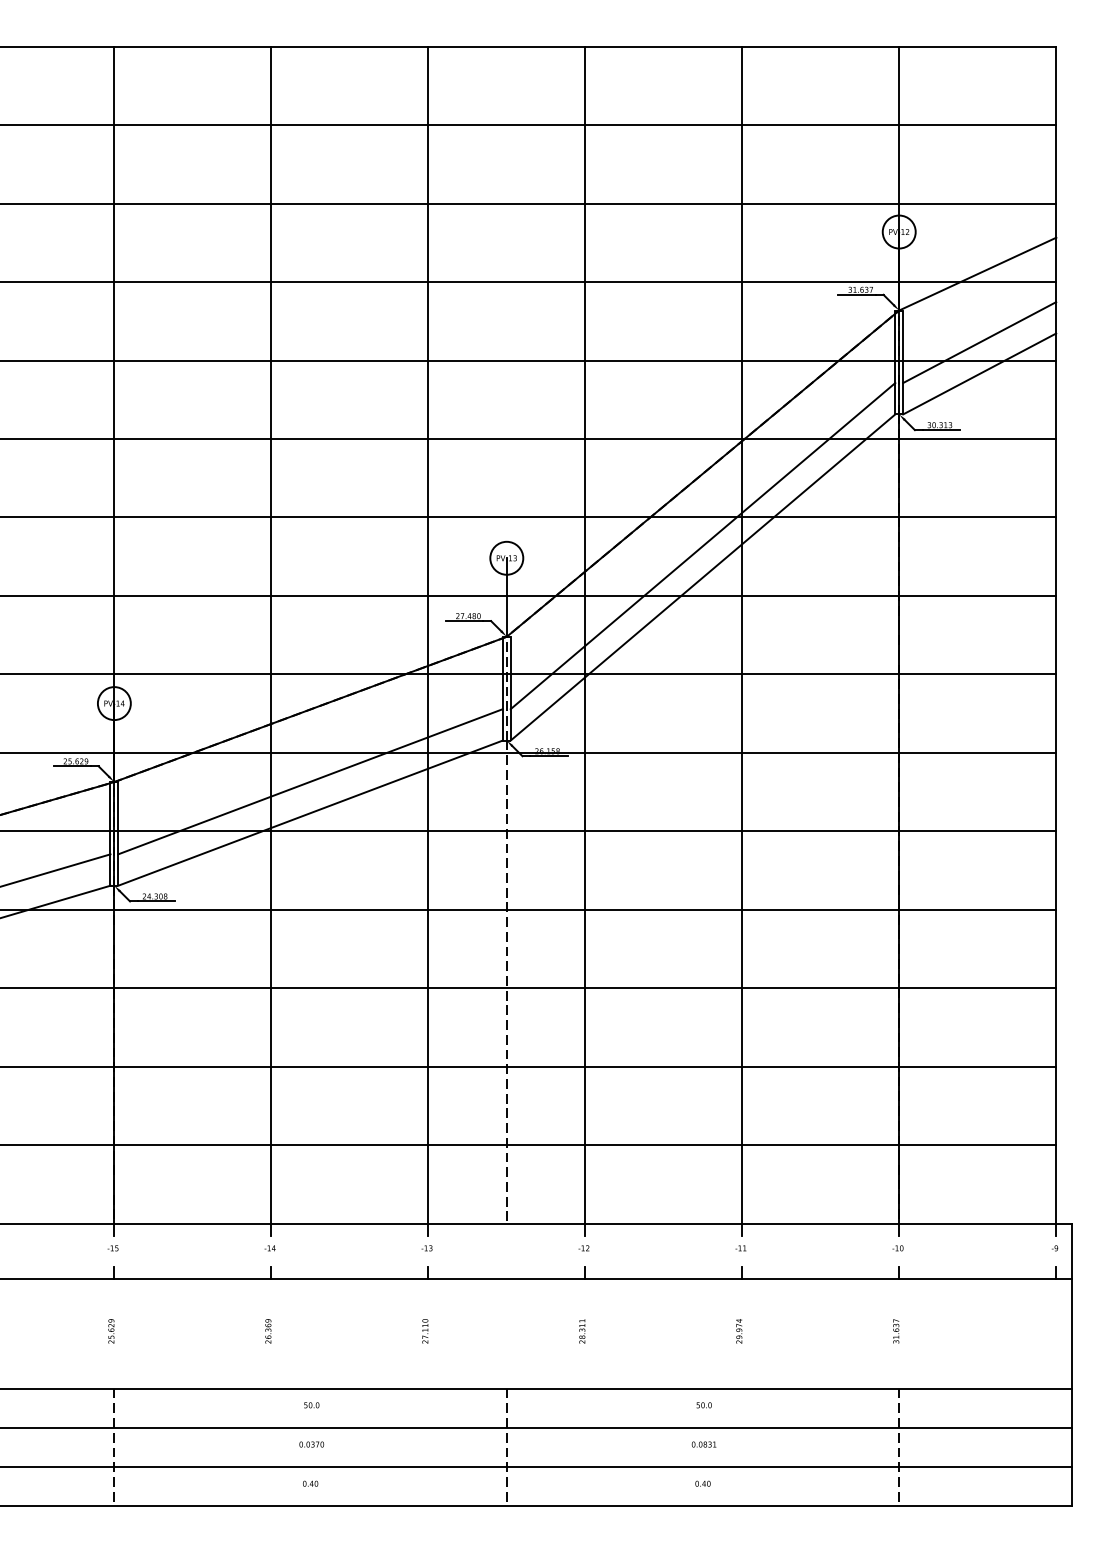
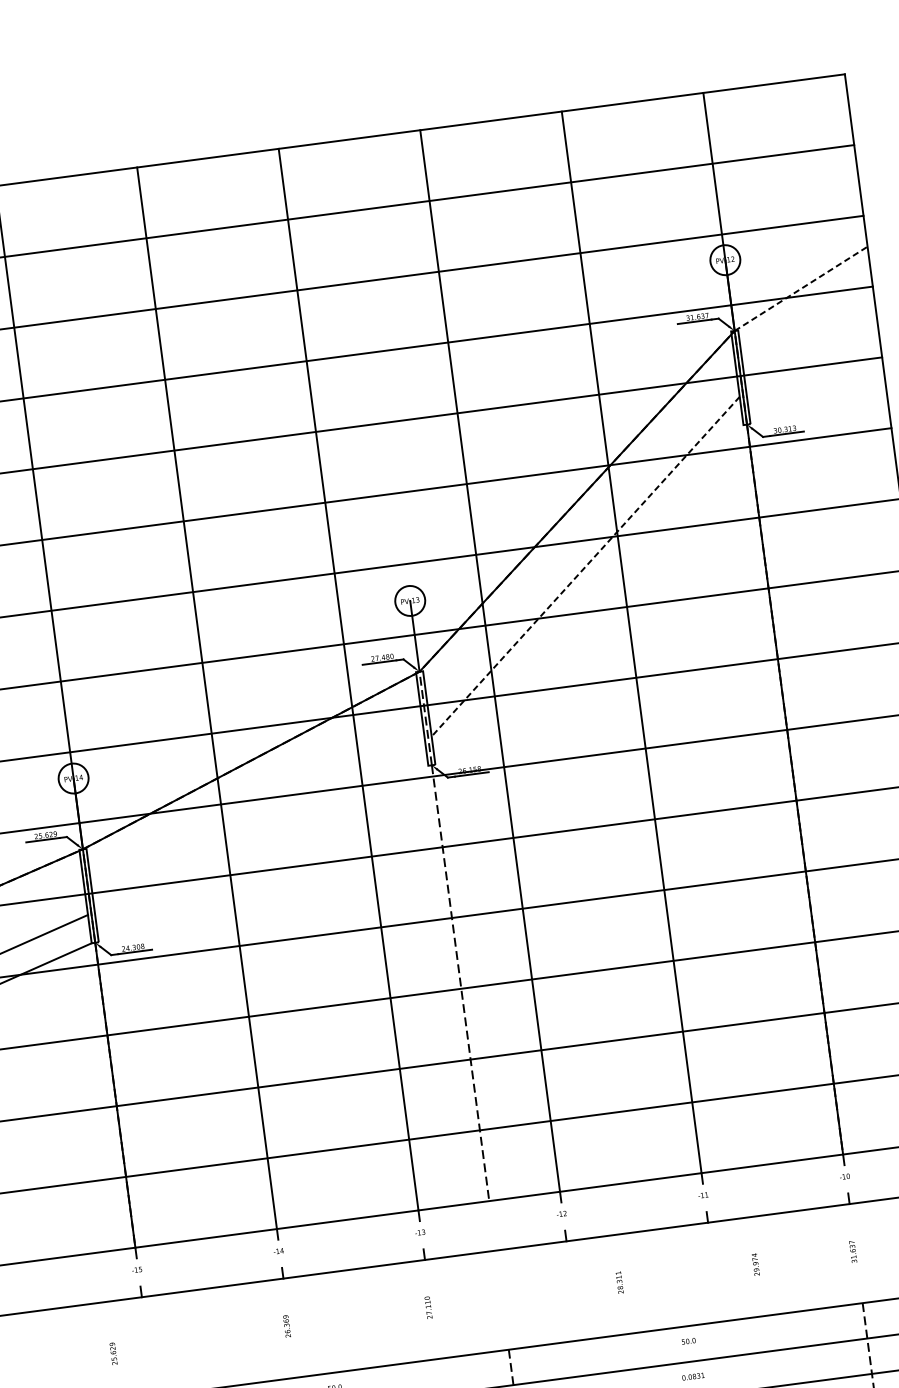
line: (977, 274) -> (800, 289), solid -> dashed
line: (979, 342) -> (810, 350), removed
line: (979, 373) -> (814, 378), removed
line: (702, 546) -> (585, 567), solid -> dashed
line: (702, 577) -> (588, 595), removed
line: (310, 781) -> (259, 825), removed
line: (310, 812) -> (263, 853), removed
text: (111, 1331) -> (113, 1353), moved
text: (582, 1331) -> (619, 1282), moved
text: (739, 1331) -> (756, 1264), moved

